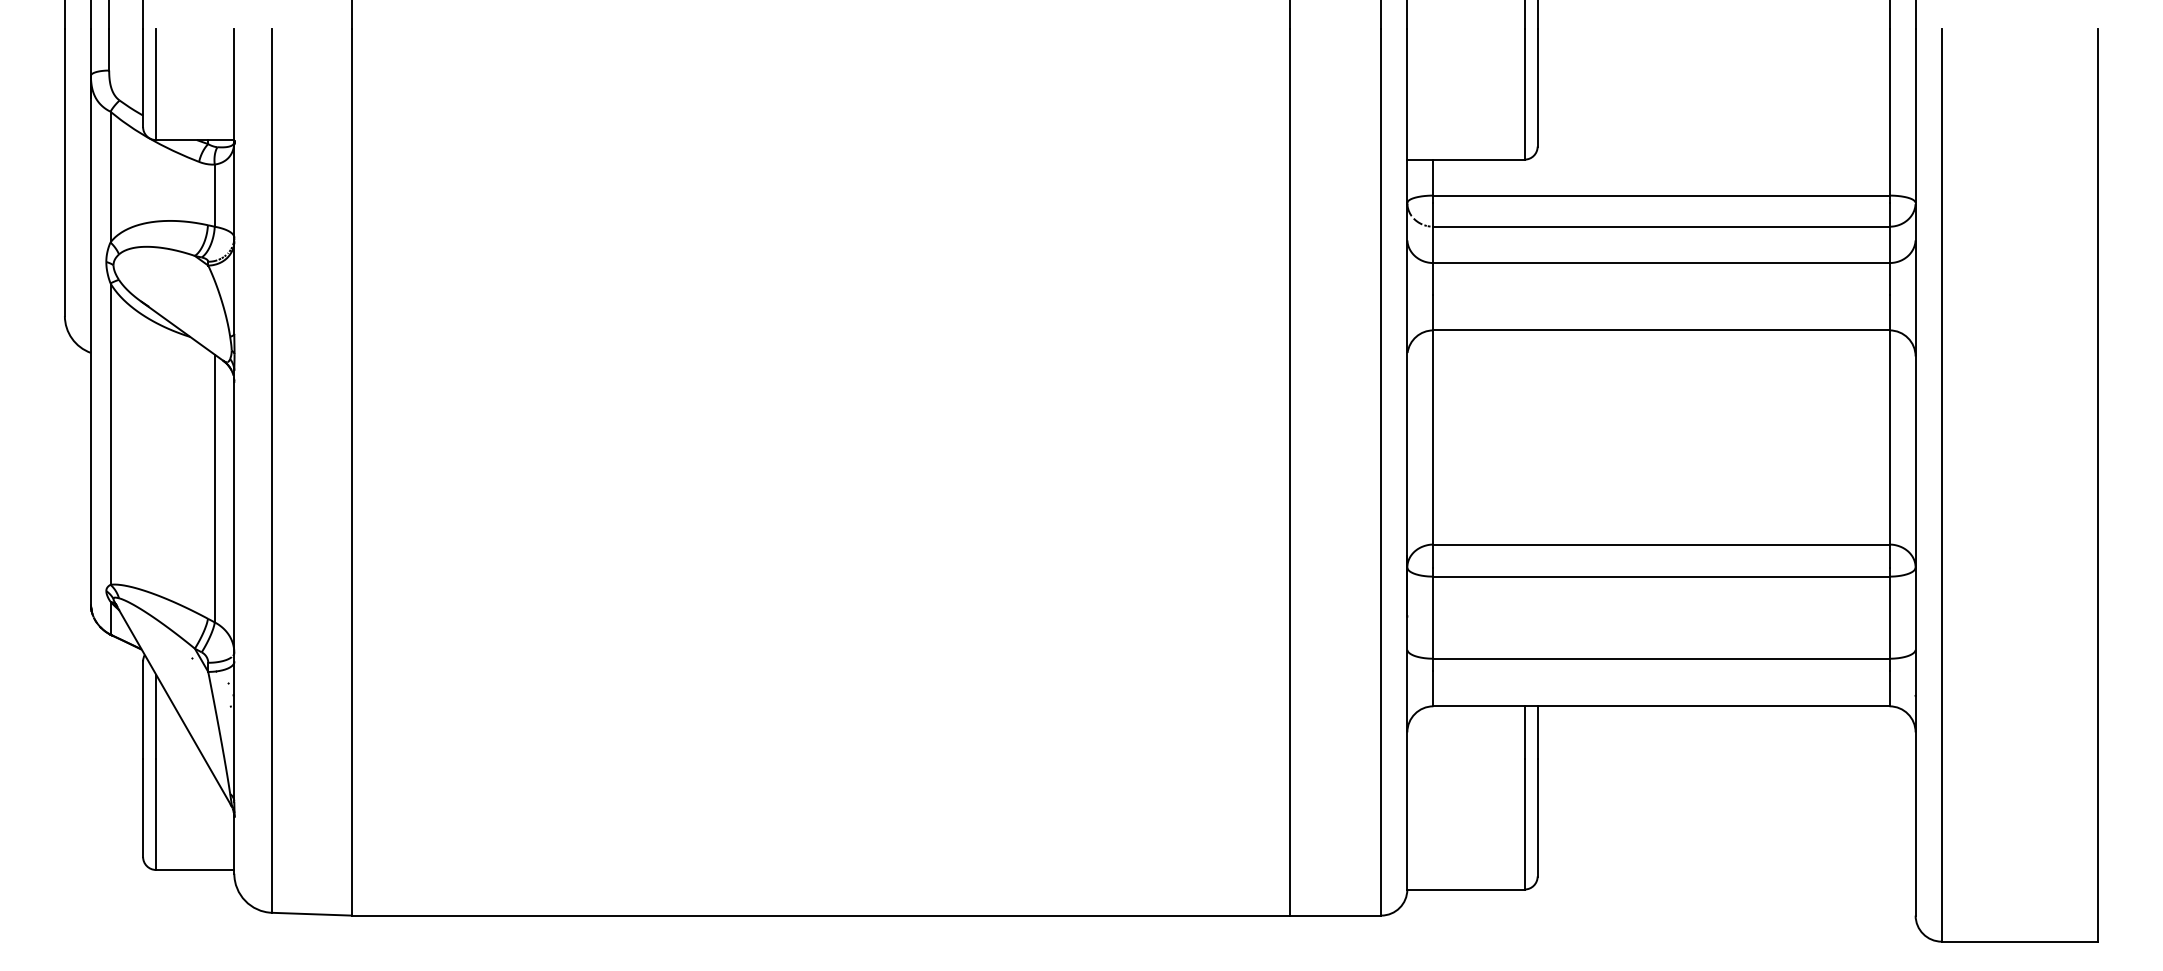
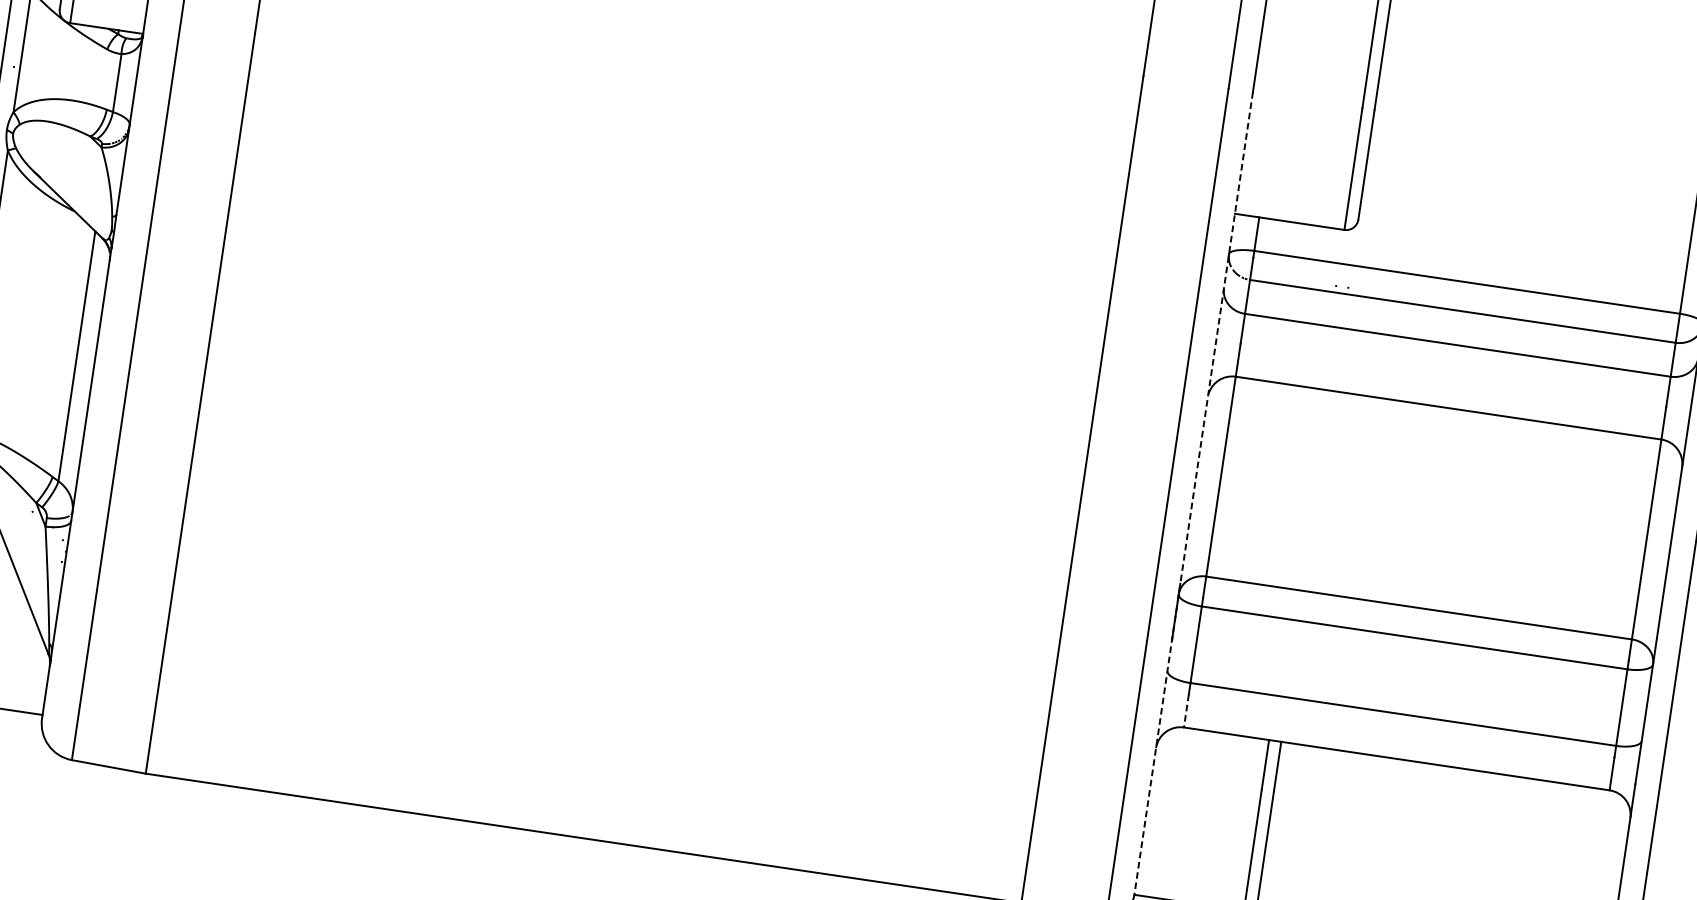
line: (1407, 459) -> (1193, 493), solid -> dashed
line: (1433, 688) -> (1186, 710), solid -> dashed

